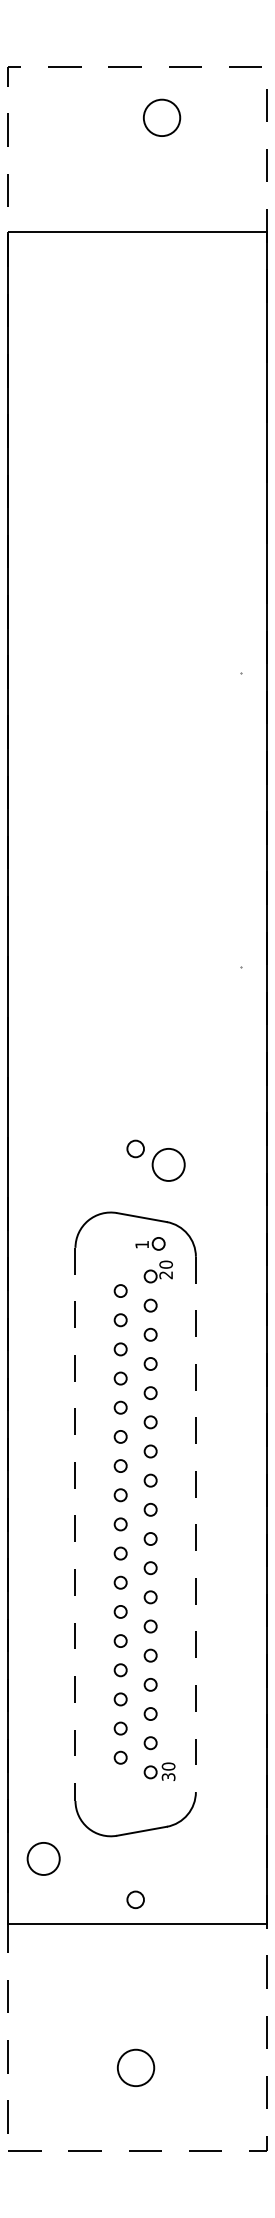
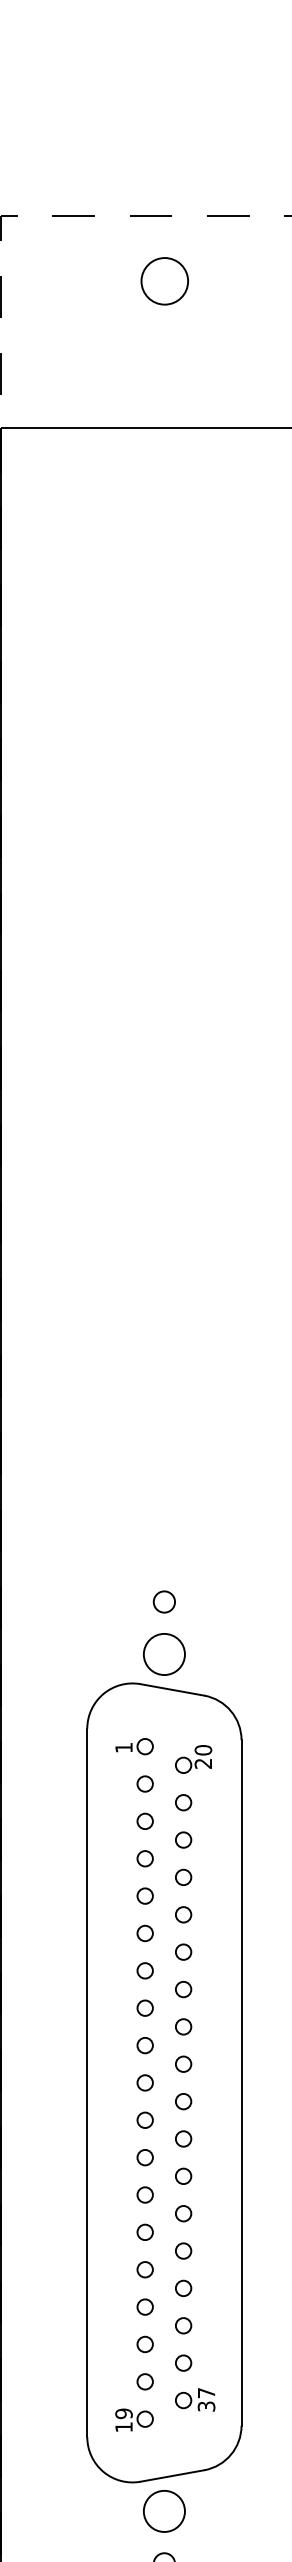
circle: (162, 117) -> (165, 280), moved
circle: (168, 1164) -> (164, 1653), moved
part: (150, 1243) -> (134, 1746), moved
line: (75, 1524) -> (87, 2083), dashed -> solid
line: (195, 1524) -> (241, 2083), dashed -> solid
text: (168, 1766) -> (206, 2393), 30 -> 37
part: (112, 1787) -> (134, 2419), added
circle: (43, 1858) -> (164, 2510), moved

